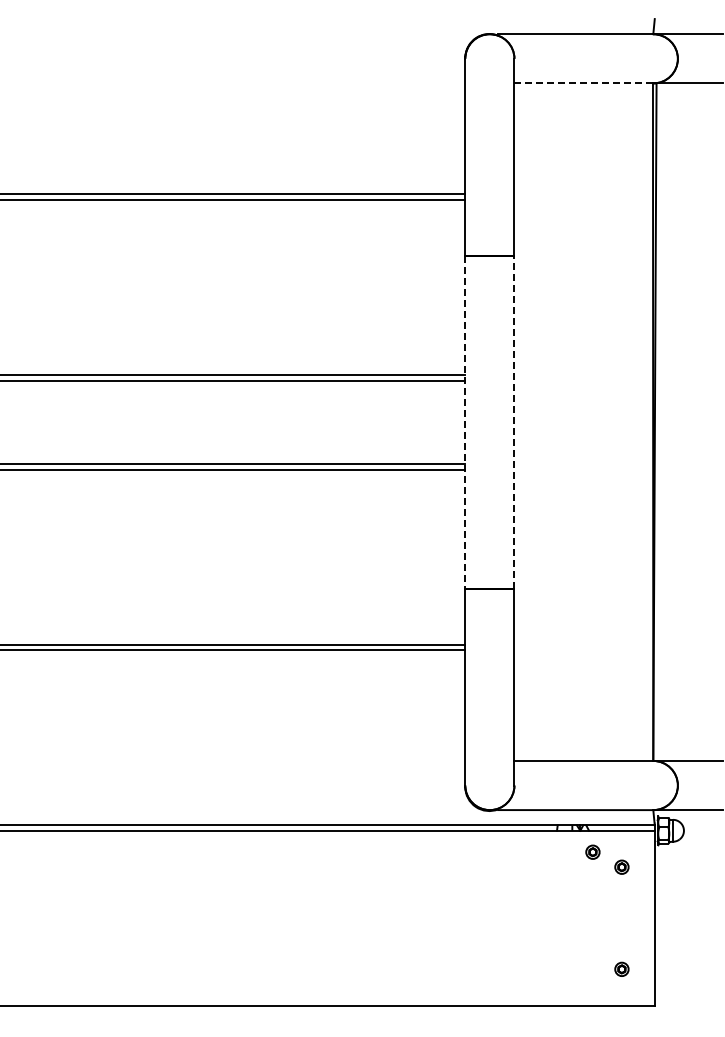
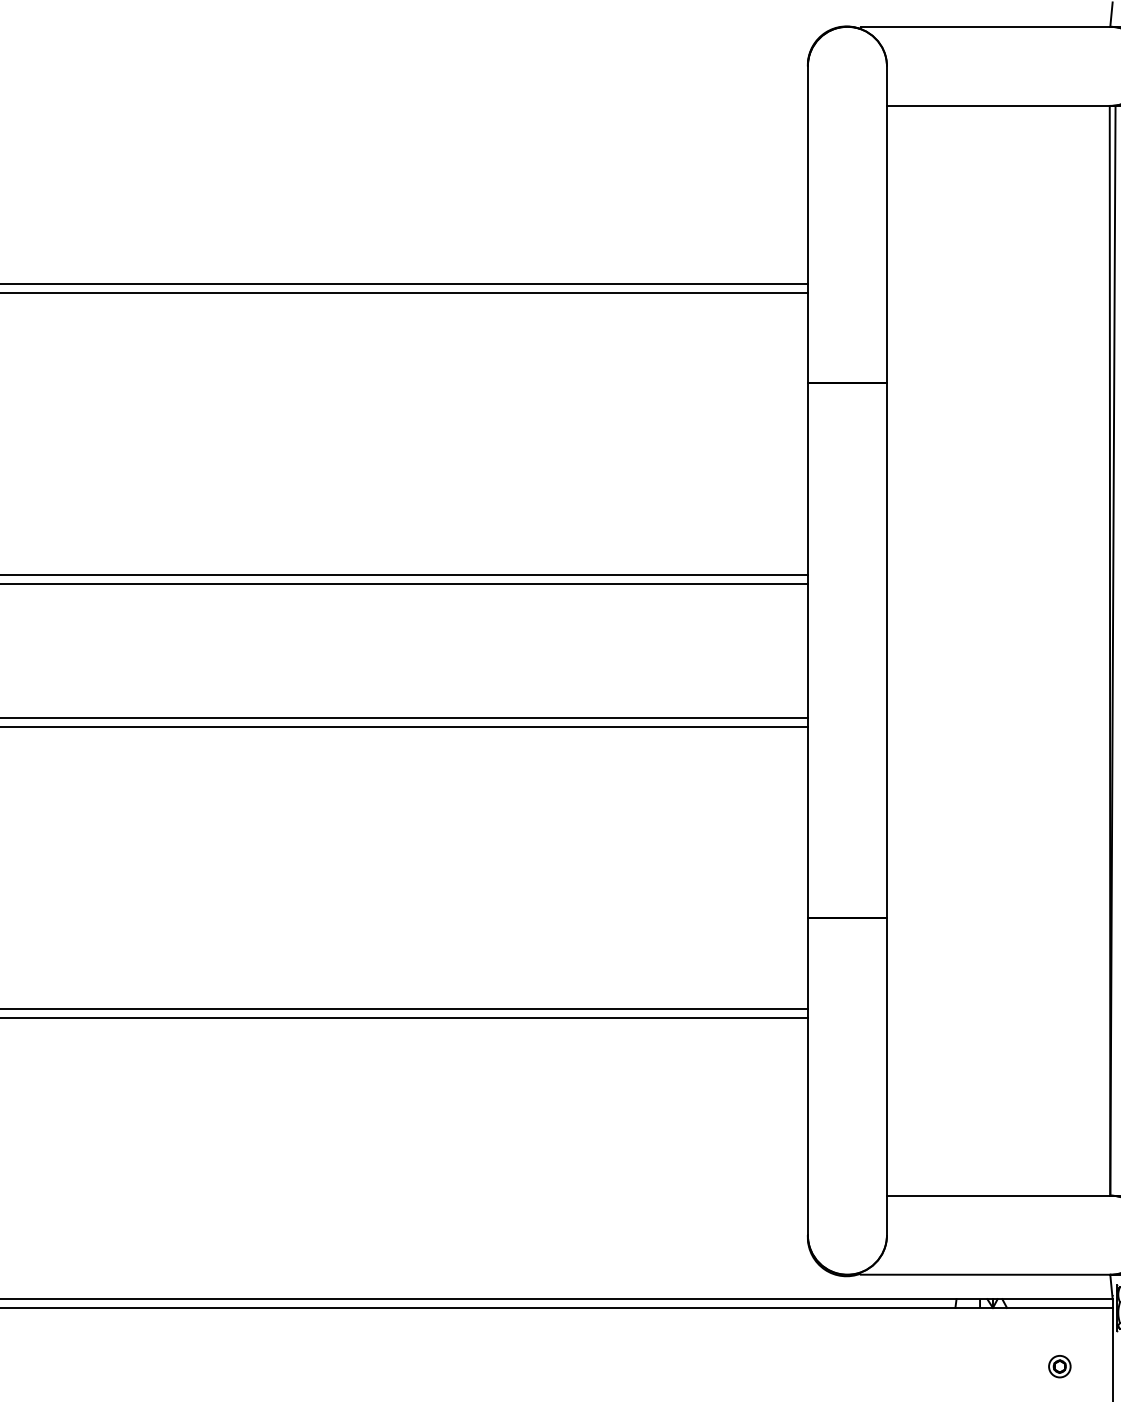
line: (584, 83) -> (999, 106), dashed -> solid
line: (514, 421) -> (887, 649), dashed -> solid
line: (465, 422) -> (808, 651), dashed -> solid
part: (592, 851) -> (1012, 1341), removed

